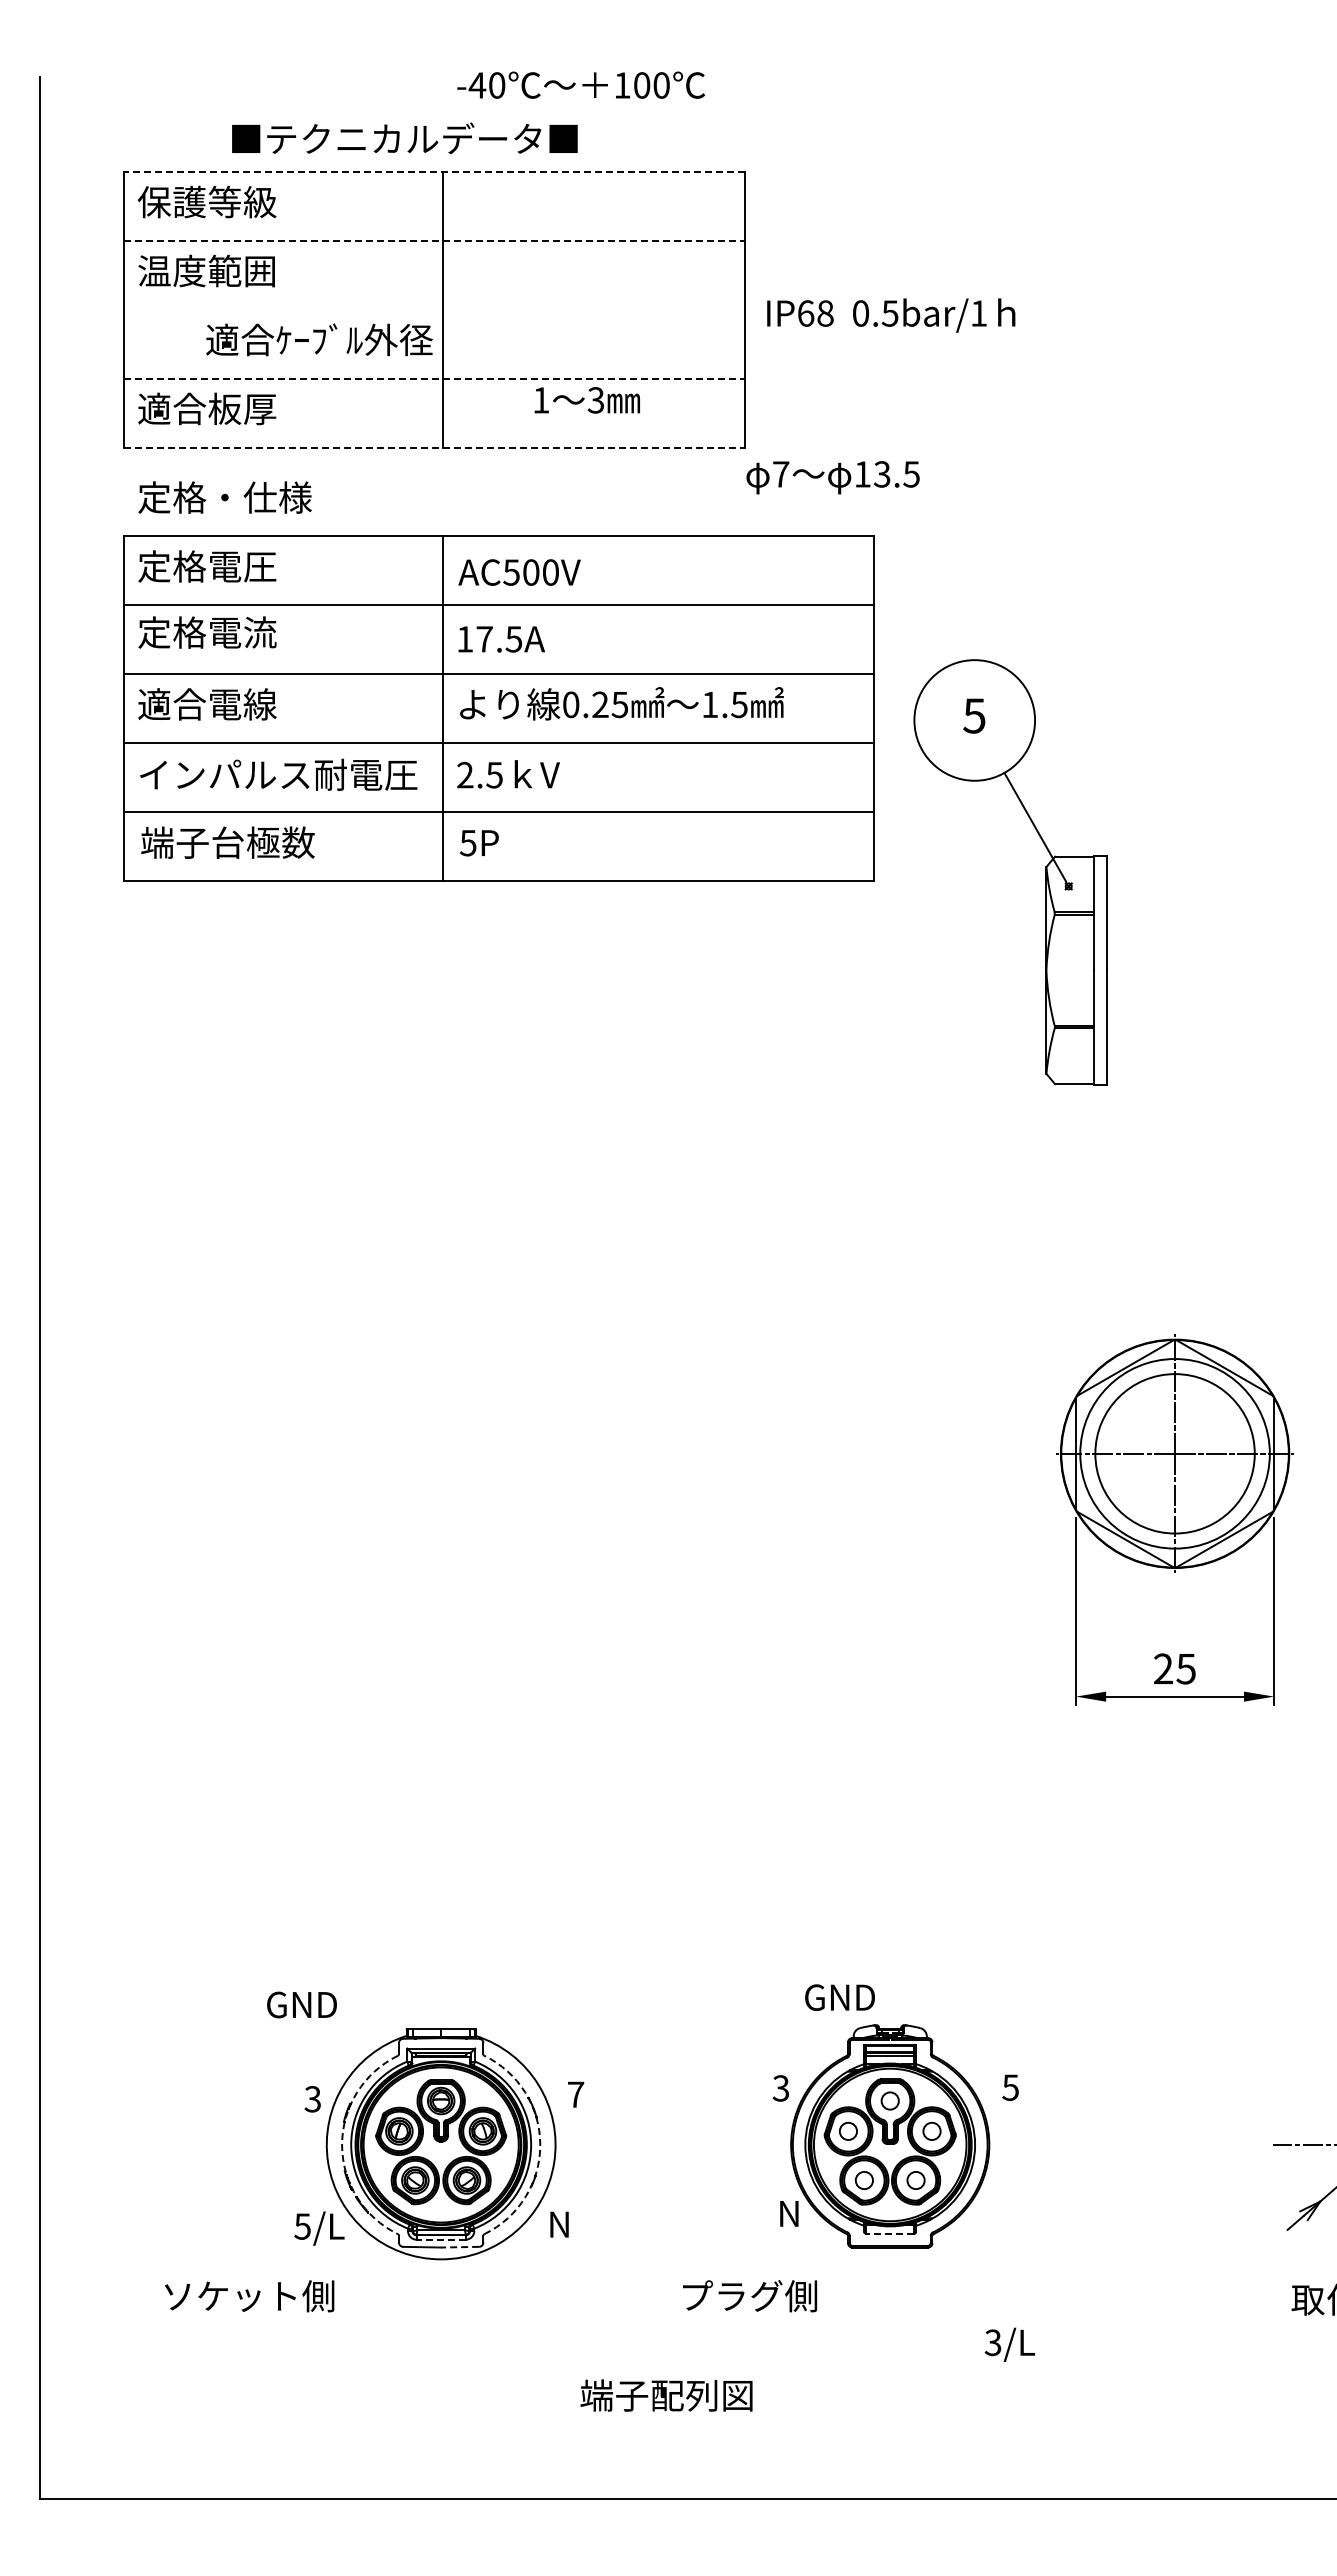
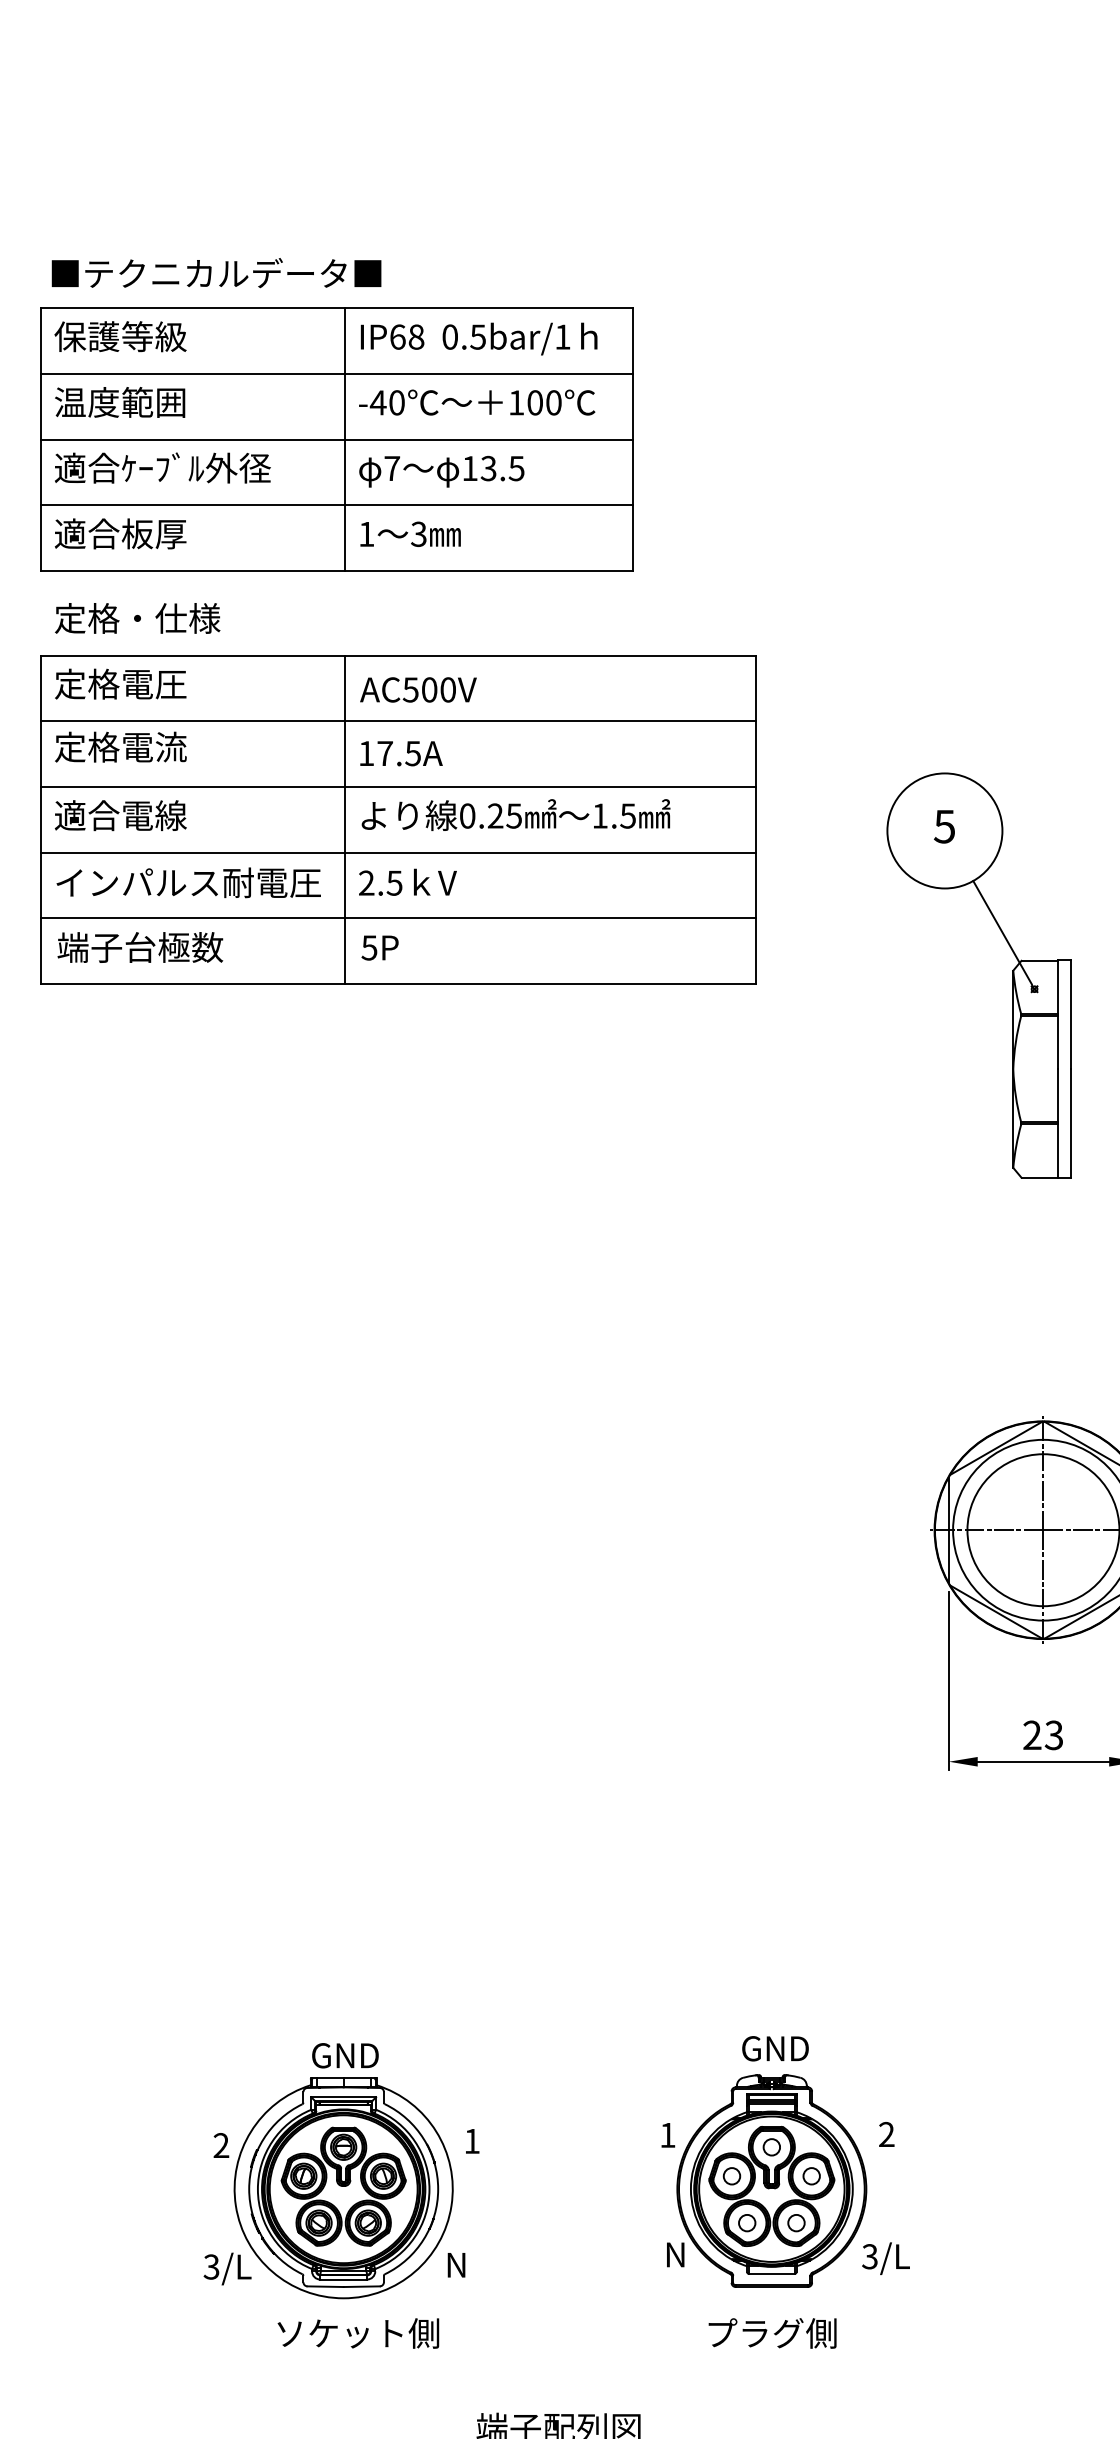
text: (580, 84) -> (476, 401), moved
text: (404, 138) -> (216, 273), moved
line: (433, 172) -> (336, 308), dashed -> solid
line: (434, 241) -> (337, 374), dashed -> solid
line: (434, 309) -> (337, 439), added
text: (891, 315) -> (479, 338), moved
text: (319, 339) -> (162, 467), moved
line: (434, 378) -> (337, 504), dashed -> solid
text: (586, 400) -> (409, 534), moved
line: (434, 447) -> (337, 570), dashed -> solid
text: (832, 477) -> (441, 471), moved
part: (1045, 872) -> (1012, 975), moved
text: (1186, 1668) -> (1054, 1734), 25 -> 23
text: (839, 1997) -> (774, 2048), moved
text: (301, 2004) -> (344, 2055), moved
text: (1010, 2087) -> (886, 2134), 5 -> 2
text: (780, 2088) -> (667, 2135), 3 -> 1
text: (576, 2094) -> (472, 2141), 7 -> 1
text: (312, 2099) -> (220, 2145), 3 -> 2
arc: (342, 2144) -> (249, 2188), dashed -> solid
arc: (540, 2144) -> (438, 2188), dashed -> solid
text: (302, 2226) -> (211, 2266), 5/L -> 3/L
line: (889, 2233) -> (771, 2273), dashed -> solid
line: (441, 2239) -> (343, 2279), dashed -> solid
line: (460, 2247) -> (362, 2286), dashed -> solid
text: (249, 2296) -> (358, 2333), moved
text: (750, 2296) -> (773, 2333), moved
text: (1009, 2344) -> (885, 2258), moved

